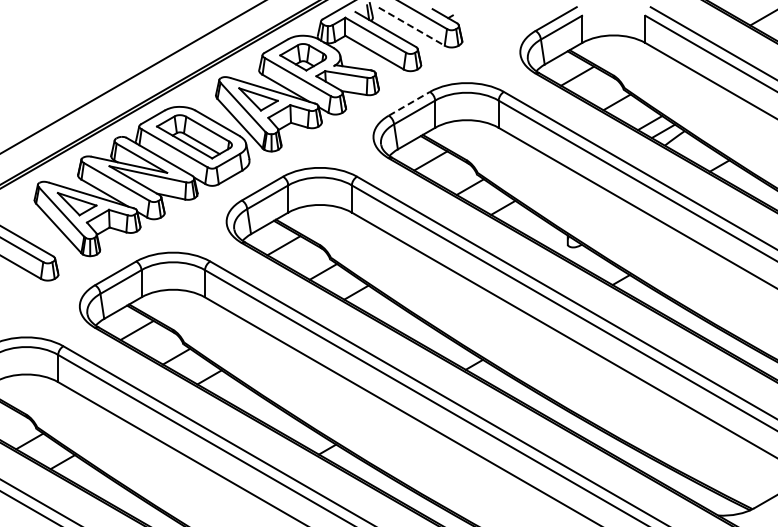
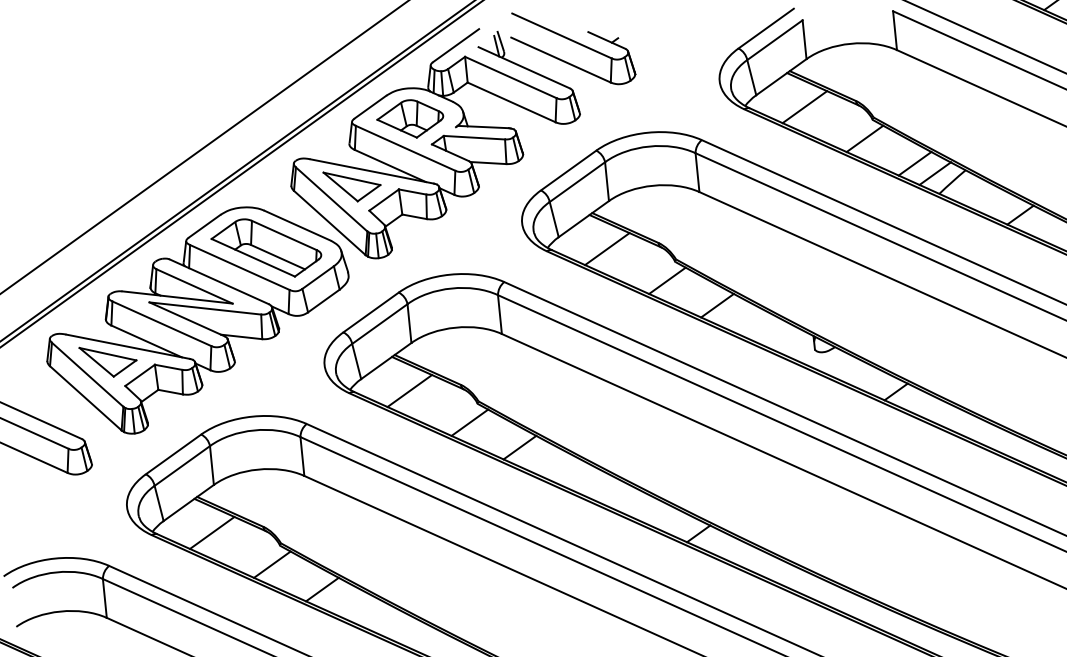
line: (412, 26) -> (562, 59), dashed -> solid
line: (409, 103) -> (568, 170), dashed -> solid

